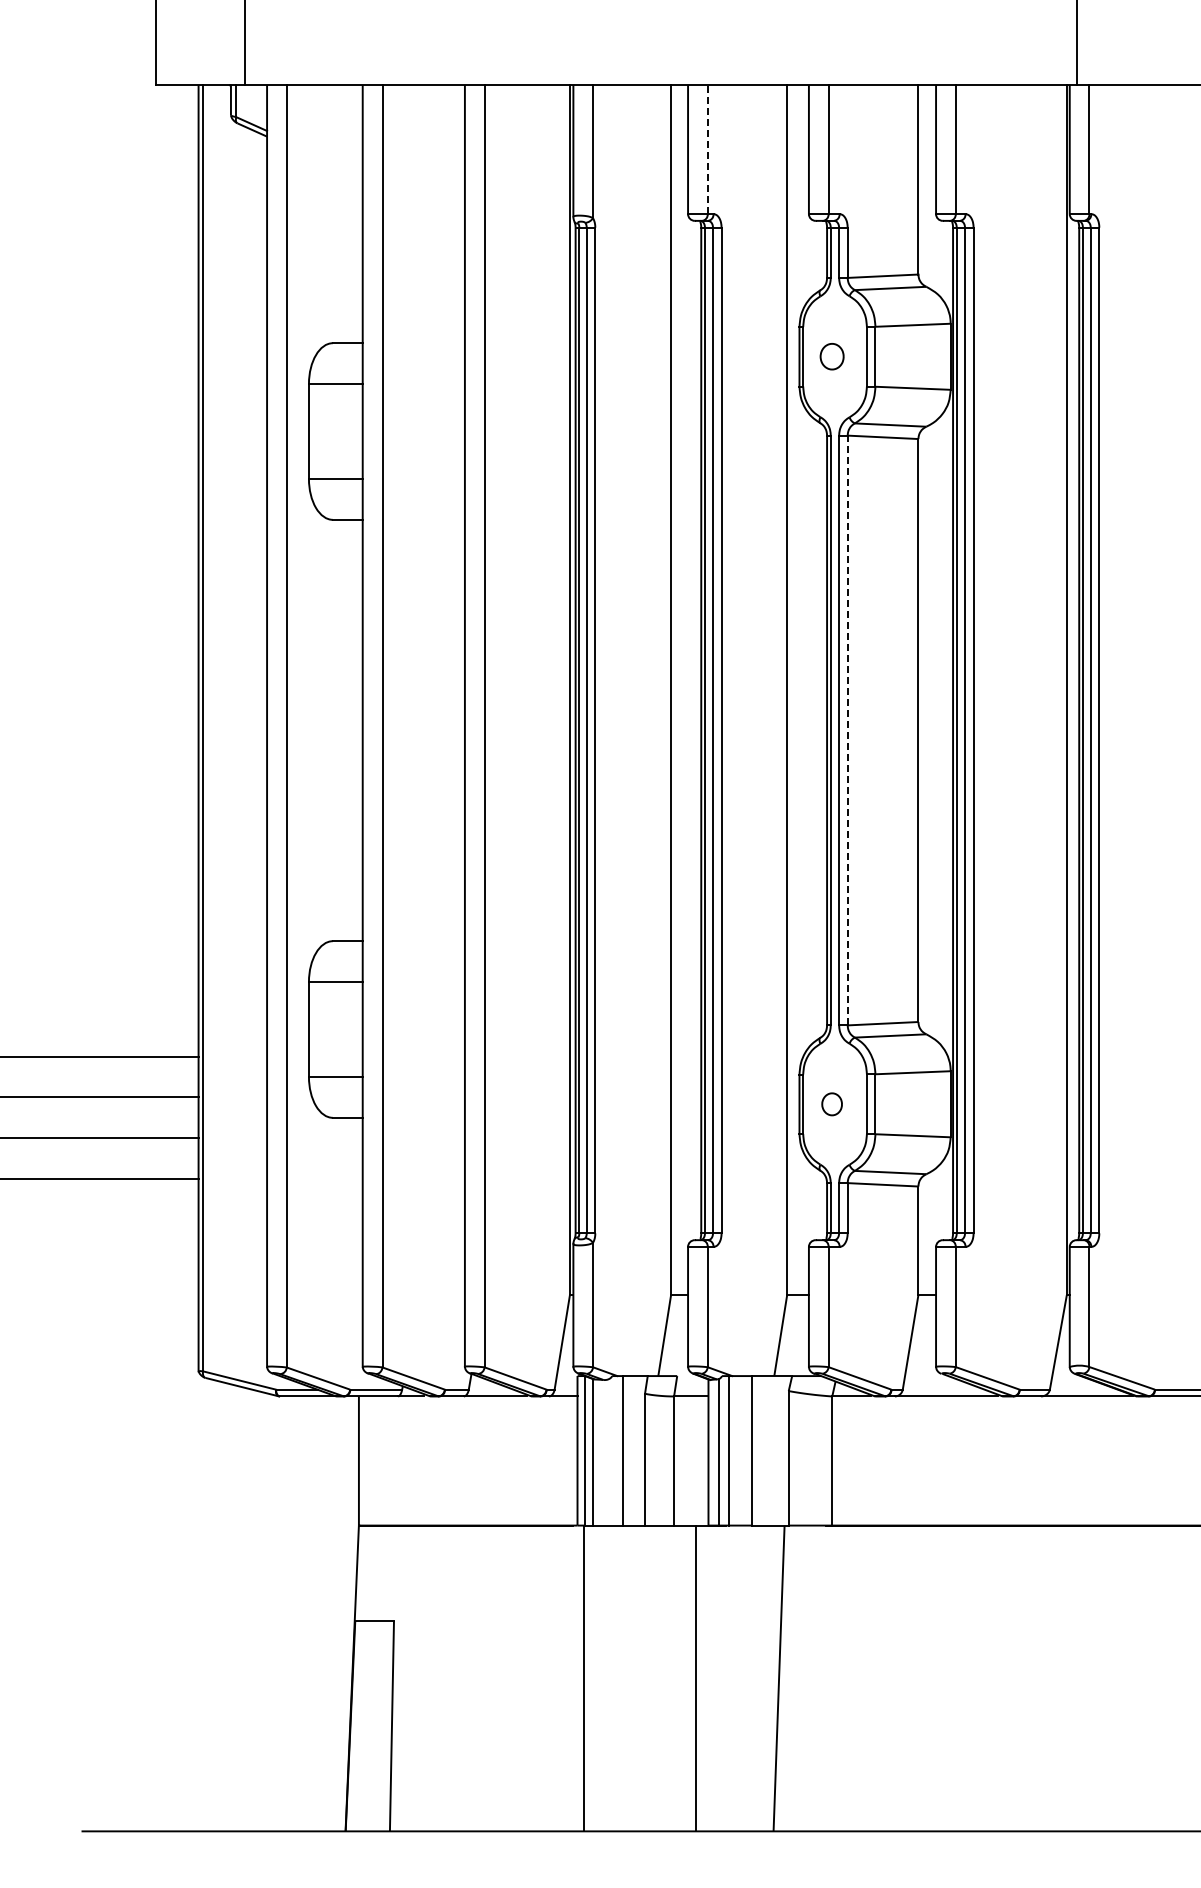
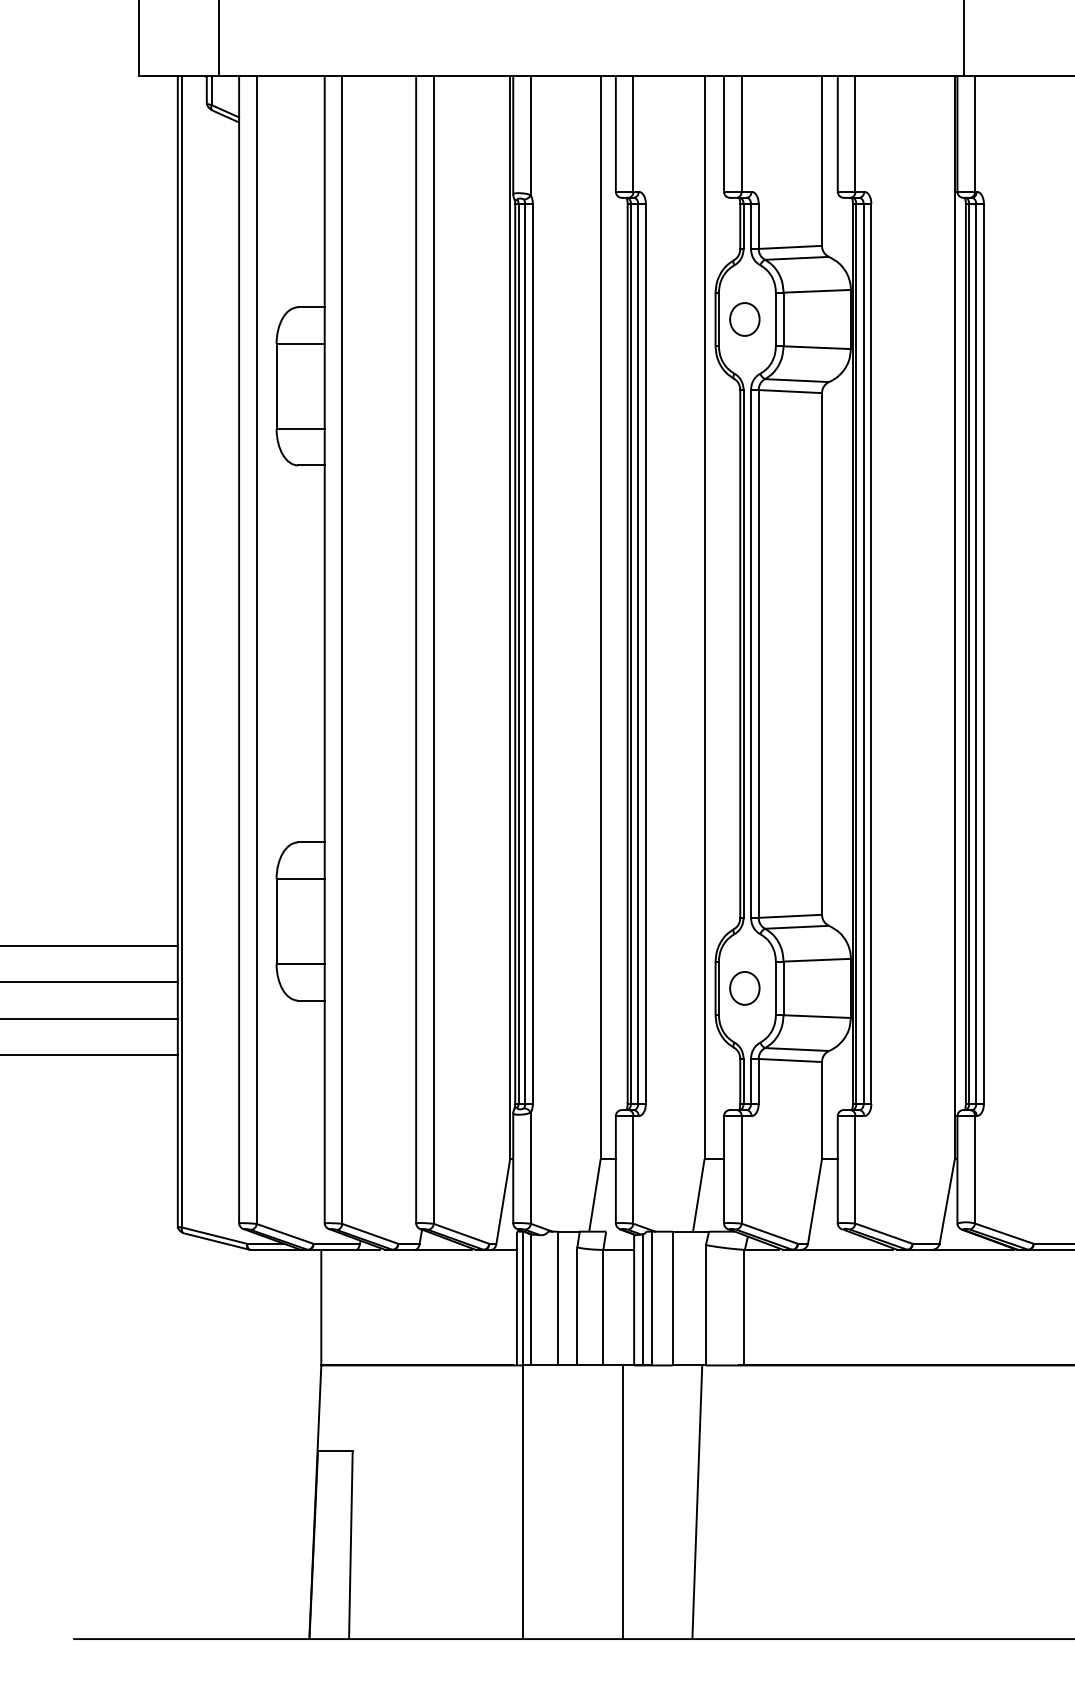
line: (707, 149) -> (633, 134), dashed -> solid
part: (831, 356) -> (744, 319), size x1.43
line: (847, 730) -> (758, 653), dashed -> solid
part: (831, 1104) -> (744, 988), size x1.67

